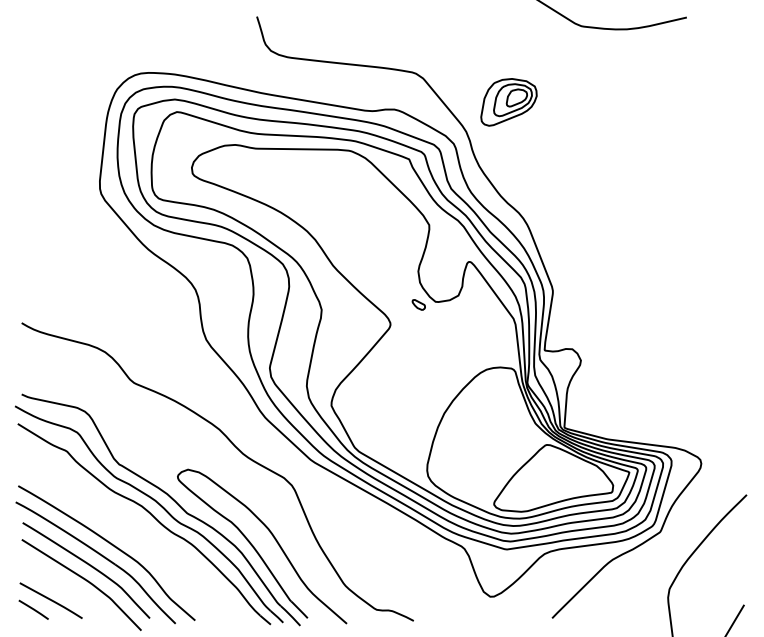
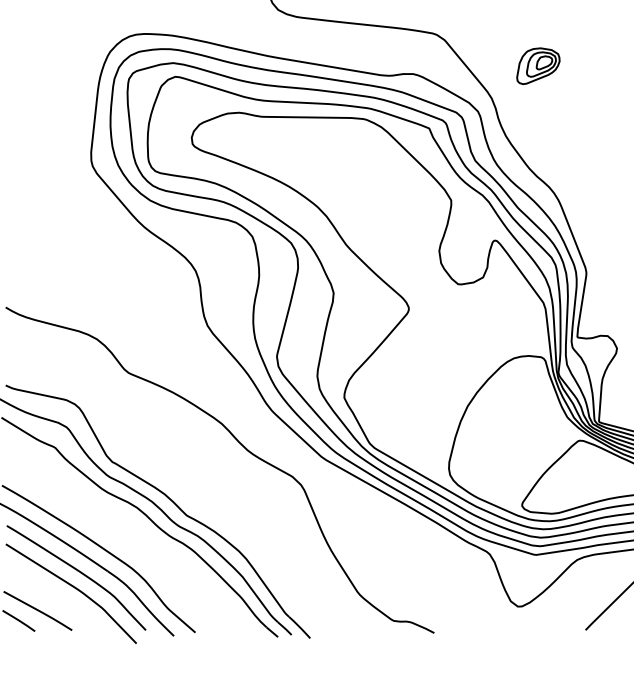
part: (508, 102) -> (537, 66), size x0.7
part: (418, 304) -> (439, 287), removed
part: (257, 550) -> (263, 556), removed

